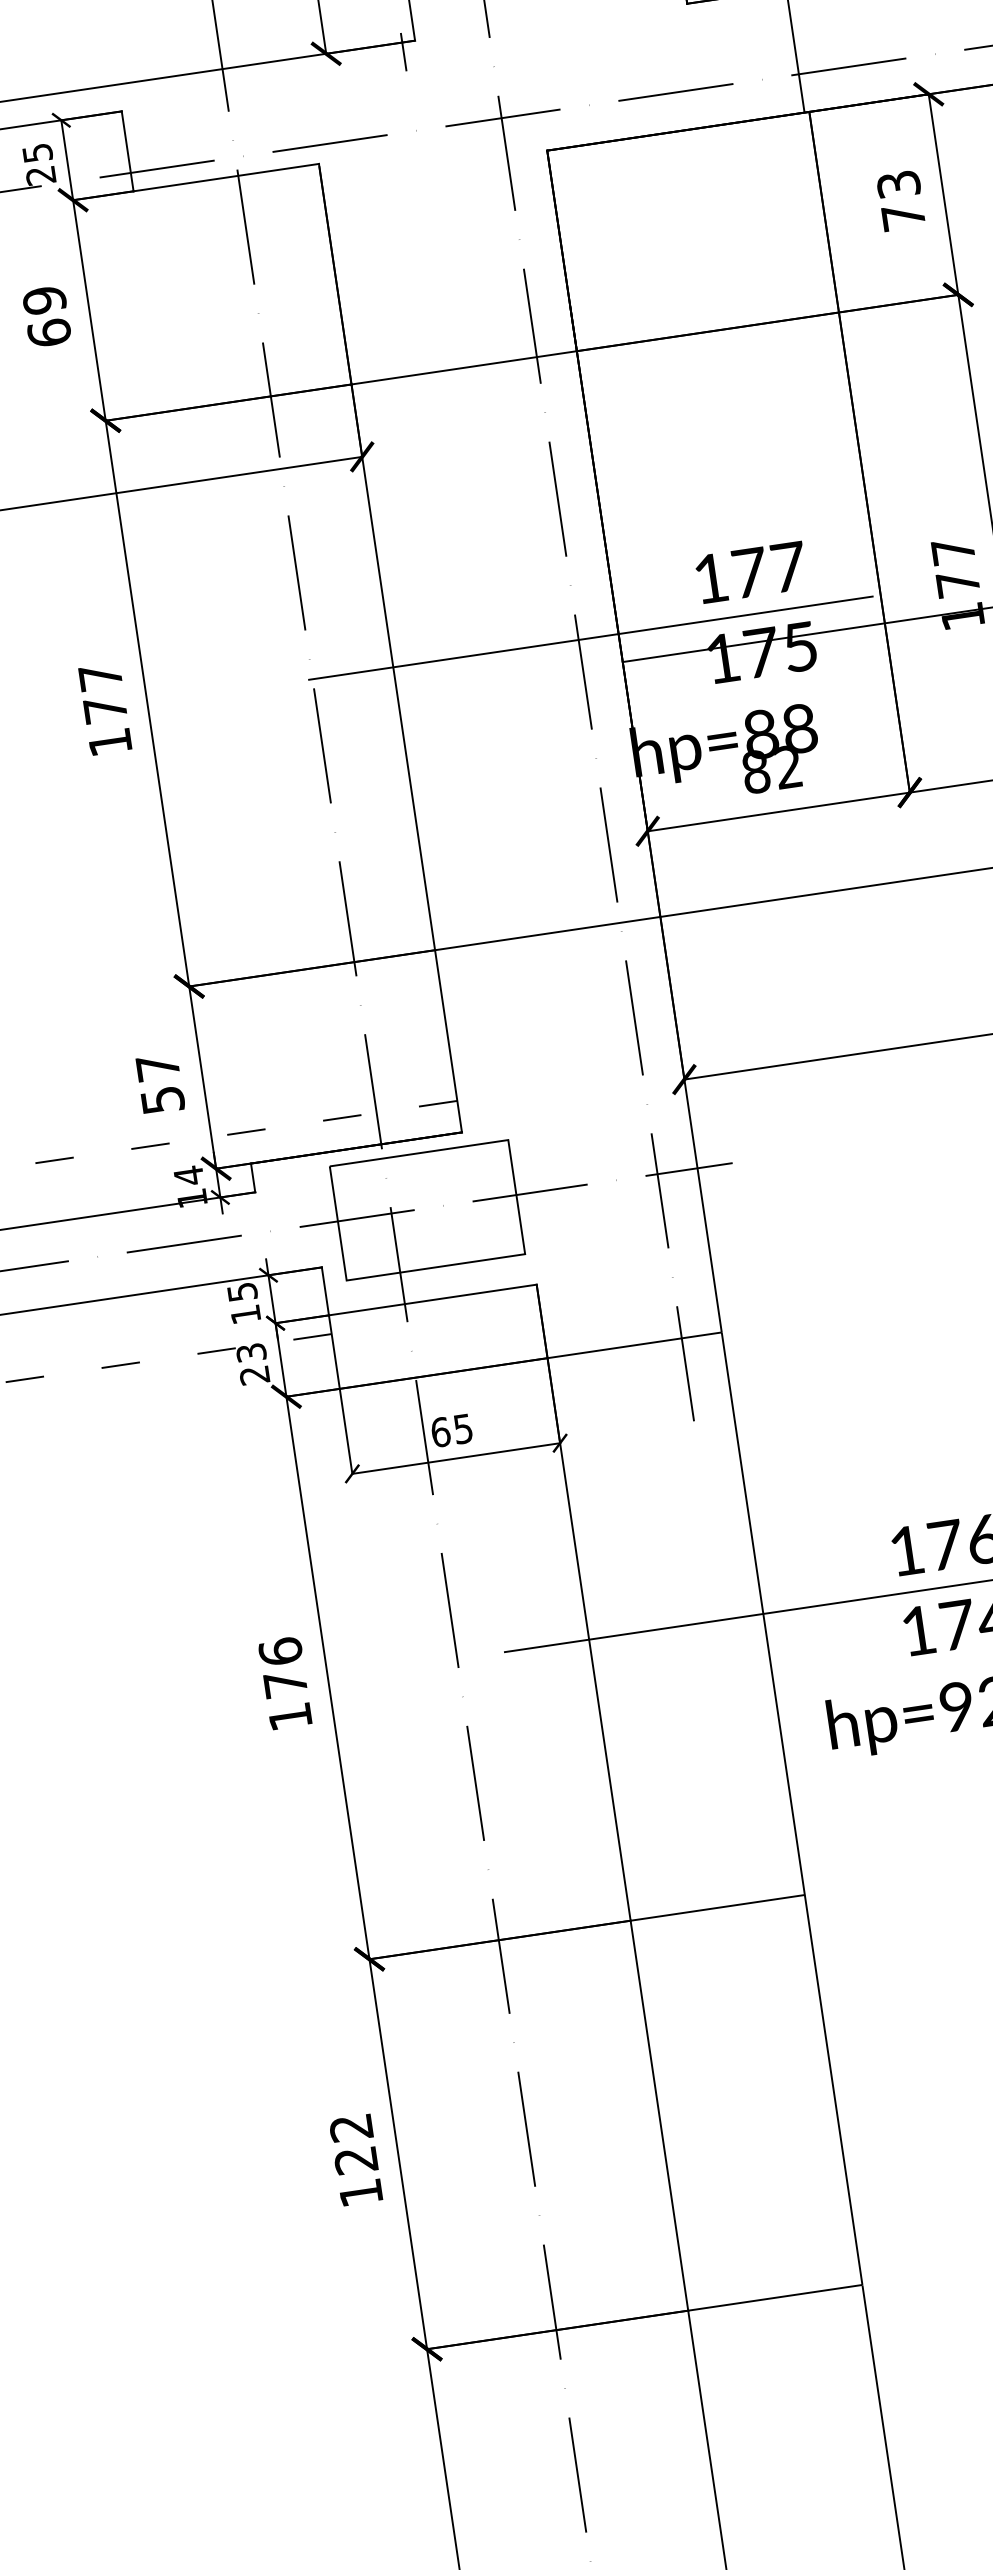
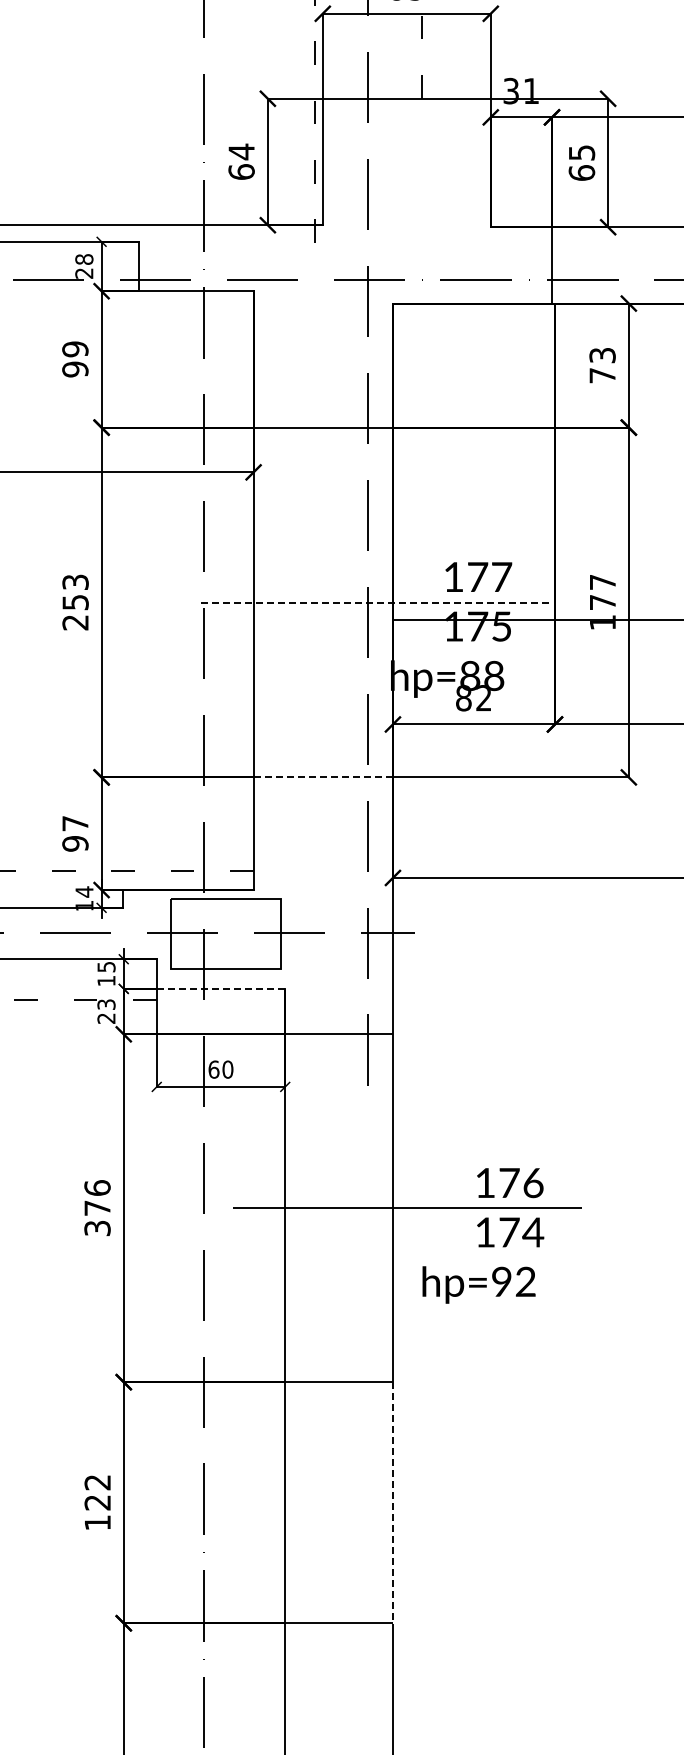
text: (37, 153) -> (84, 259), 25 -> 28
text: (49, 333) -> (75, 369), 69 -> 99
line: (590, 638) -> (375, 602), solid -> dashed
text: (105, 709) -> (75, 602), 177 -> 253
line: (548, 933) -> (323, 777), solid -> dashed
text: (162, 1099) -> (75, 843), 57 -> 97
line: (433, 1299) -> (221, 988), solid -> dashed
text: (462, 1428) -> (227, 1069), 65 -> 60
text: (290, 1717) -> (97, 1228), 176 -> 376
line: (832, 2089) -> (392, 1502), solid -> dashed

